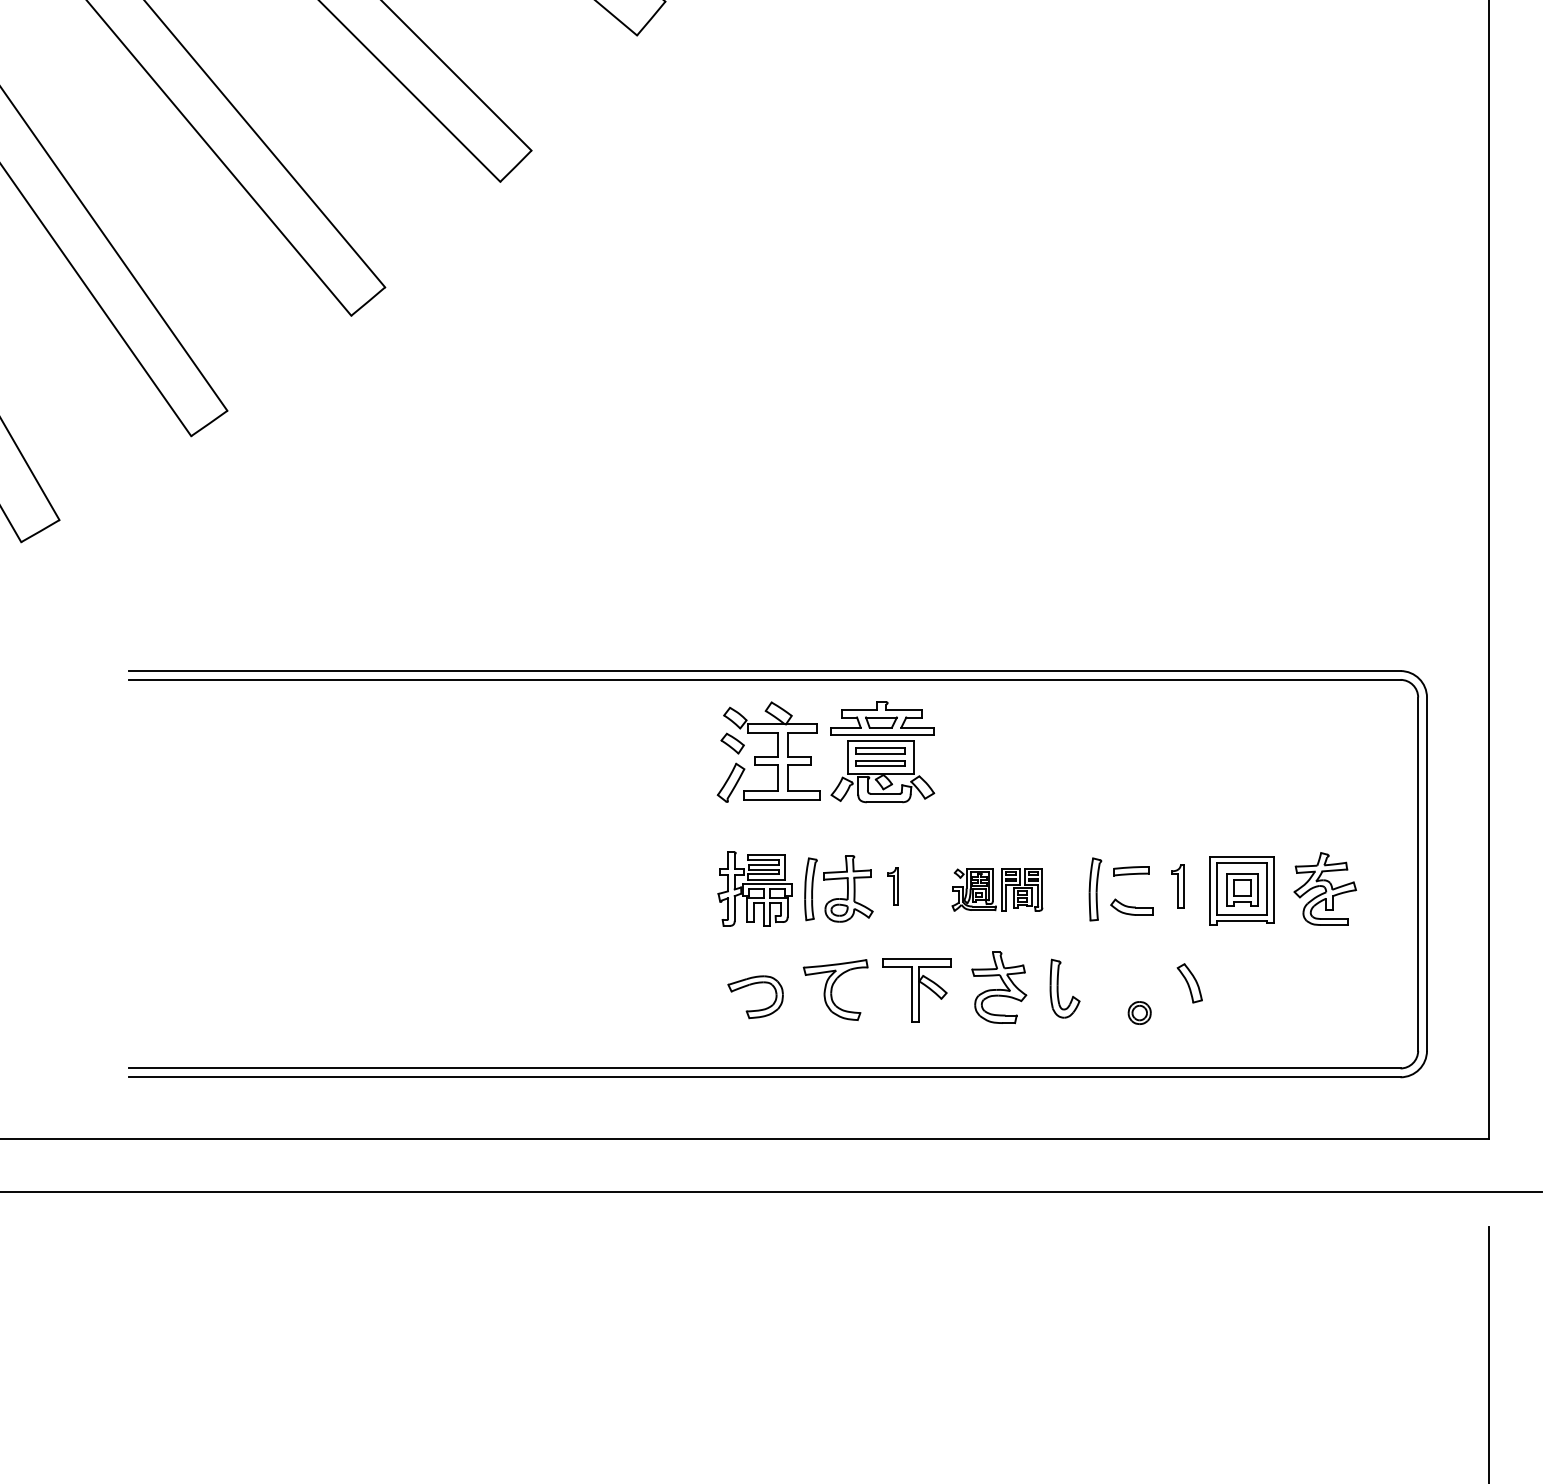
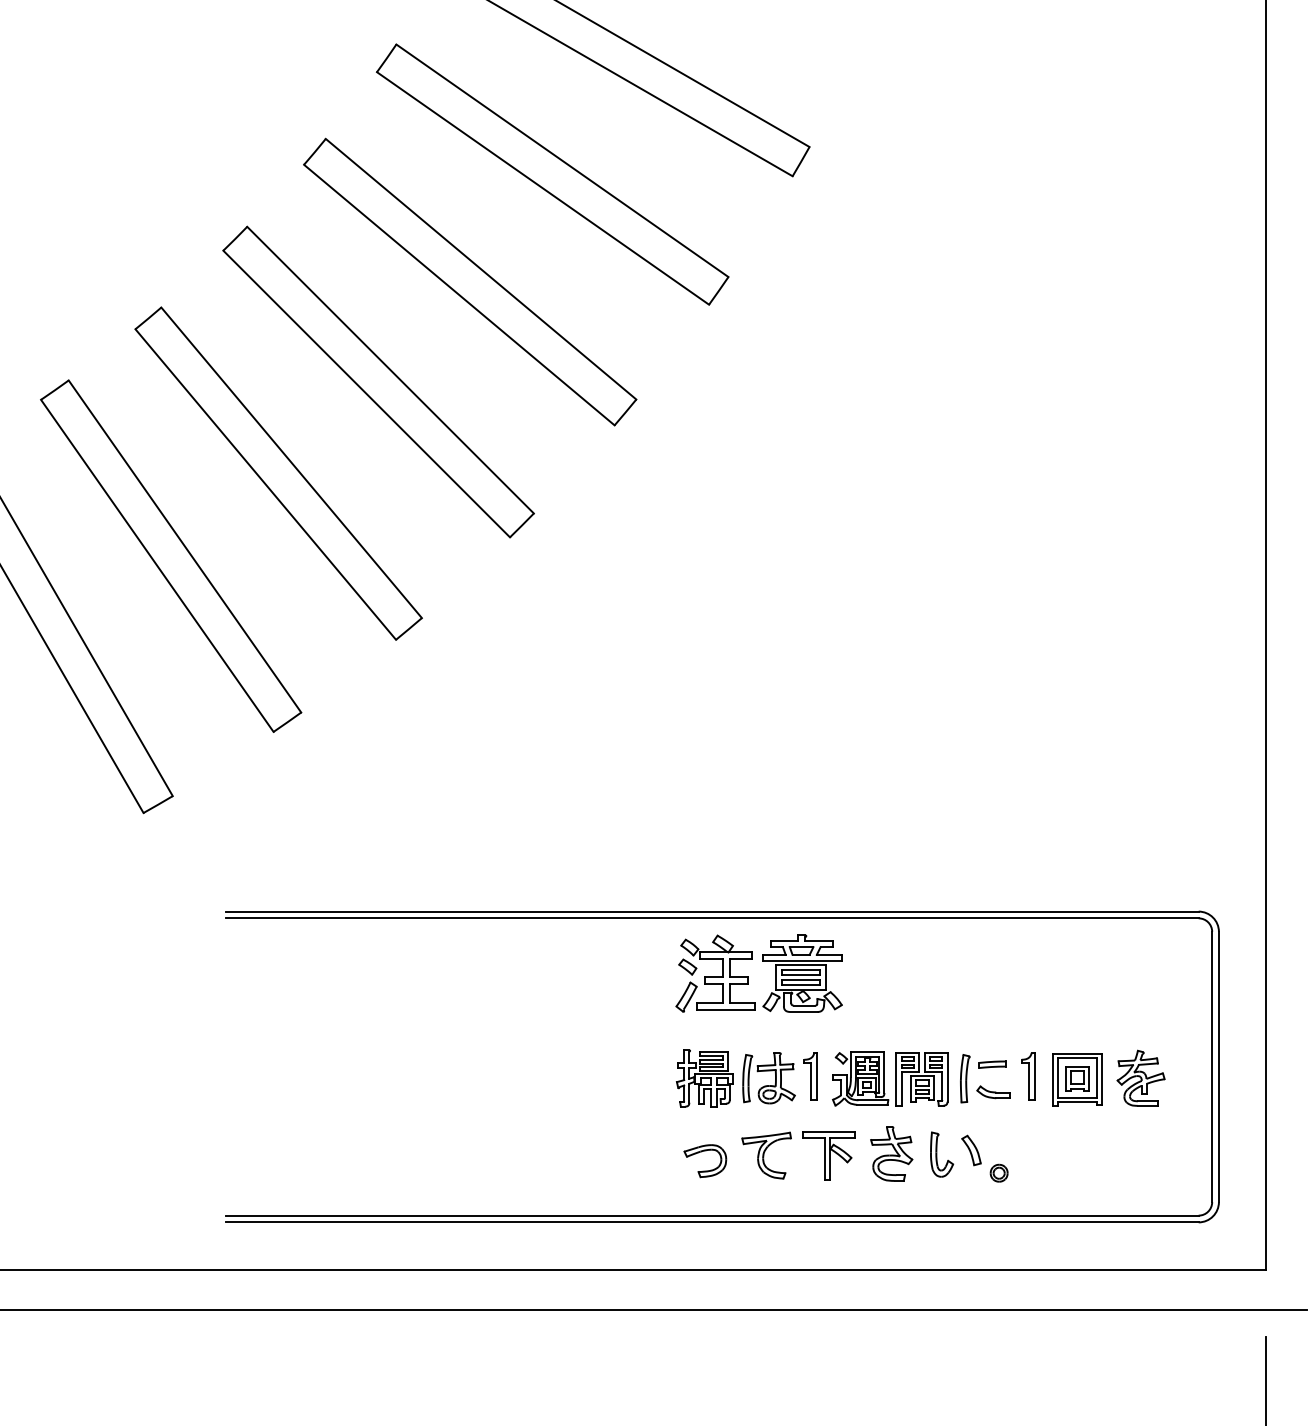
part: (893, 886) -> (810, 1076), size x1.67
part: (1178, 886) -> (1028, 1076), size x1.43
part: (997, 889) -> (890, 1078), size x1.67
part: (1189, 983) -> (971, 1150), moved

